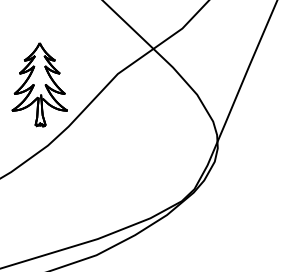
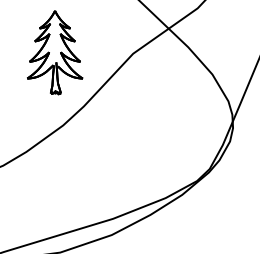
part: (39, 84) -> (54, 52), moved

